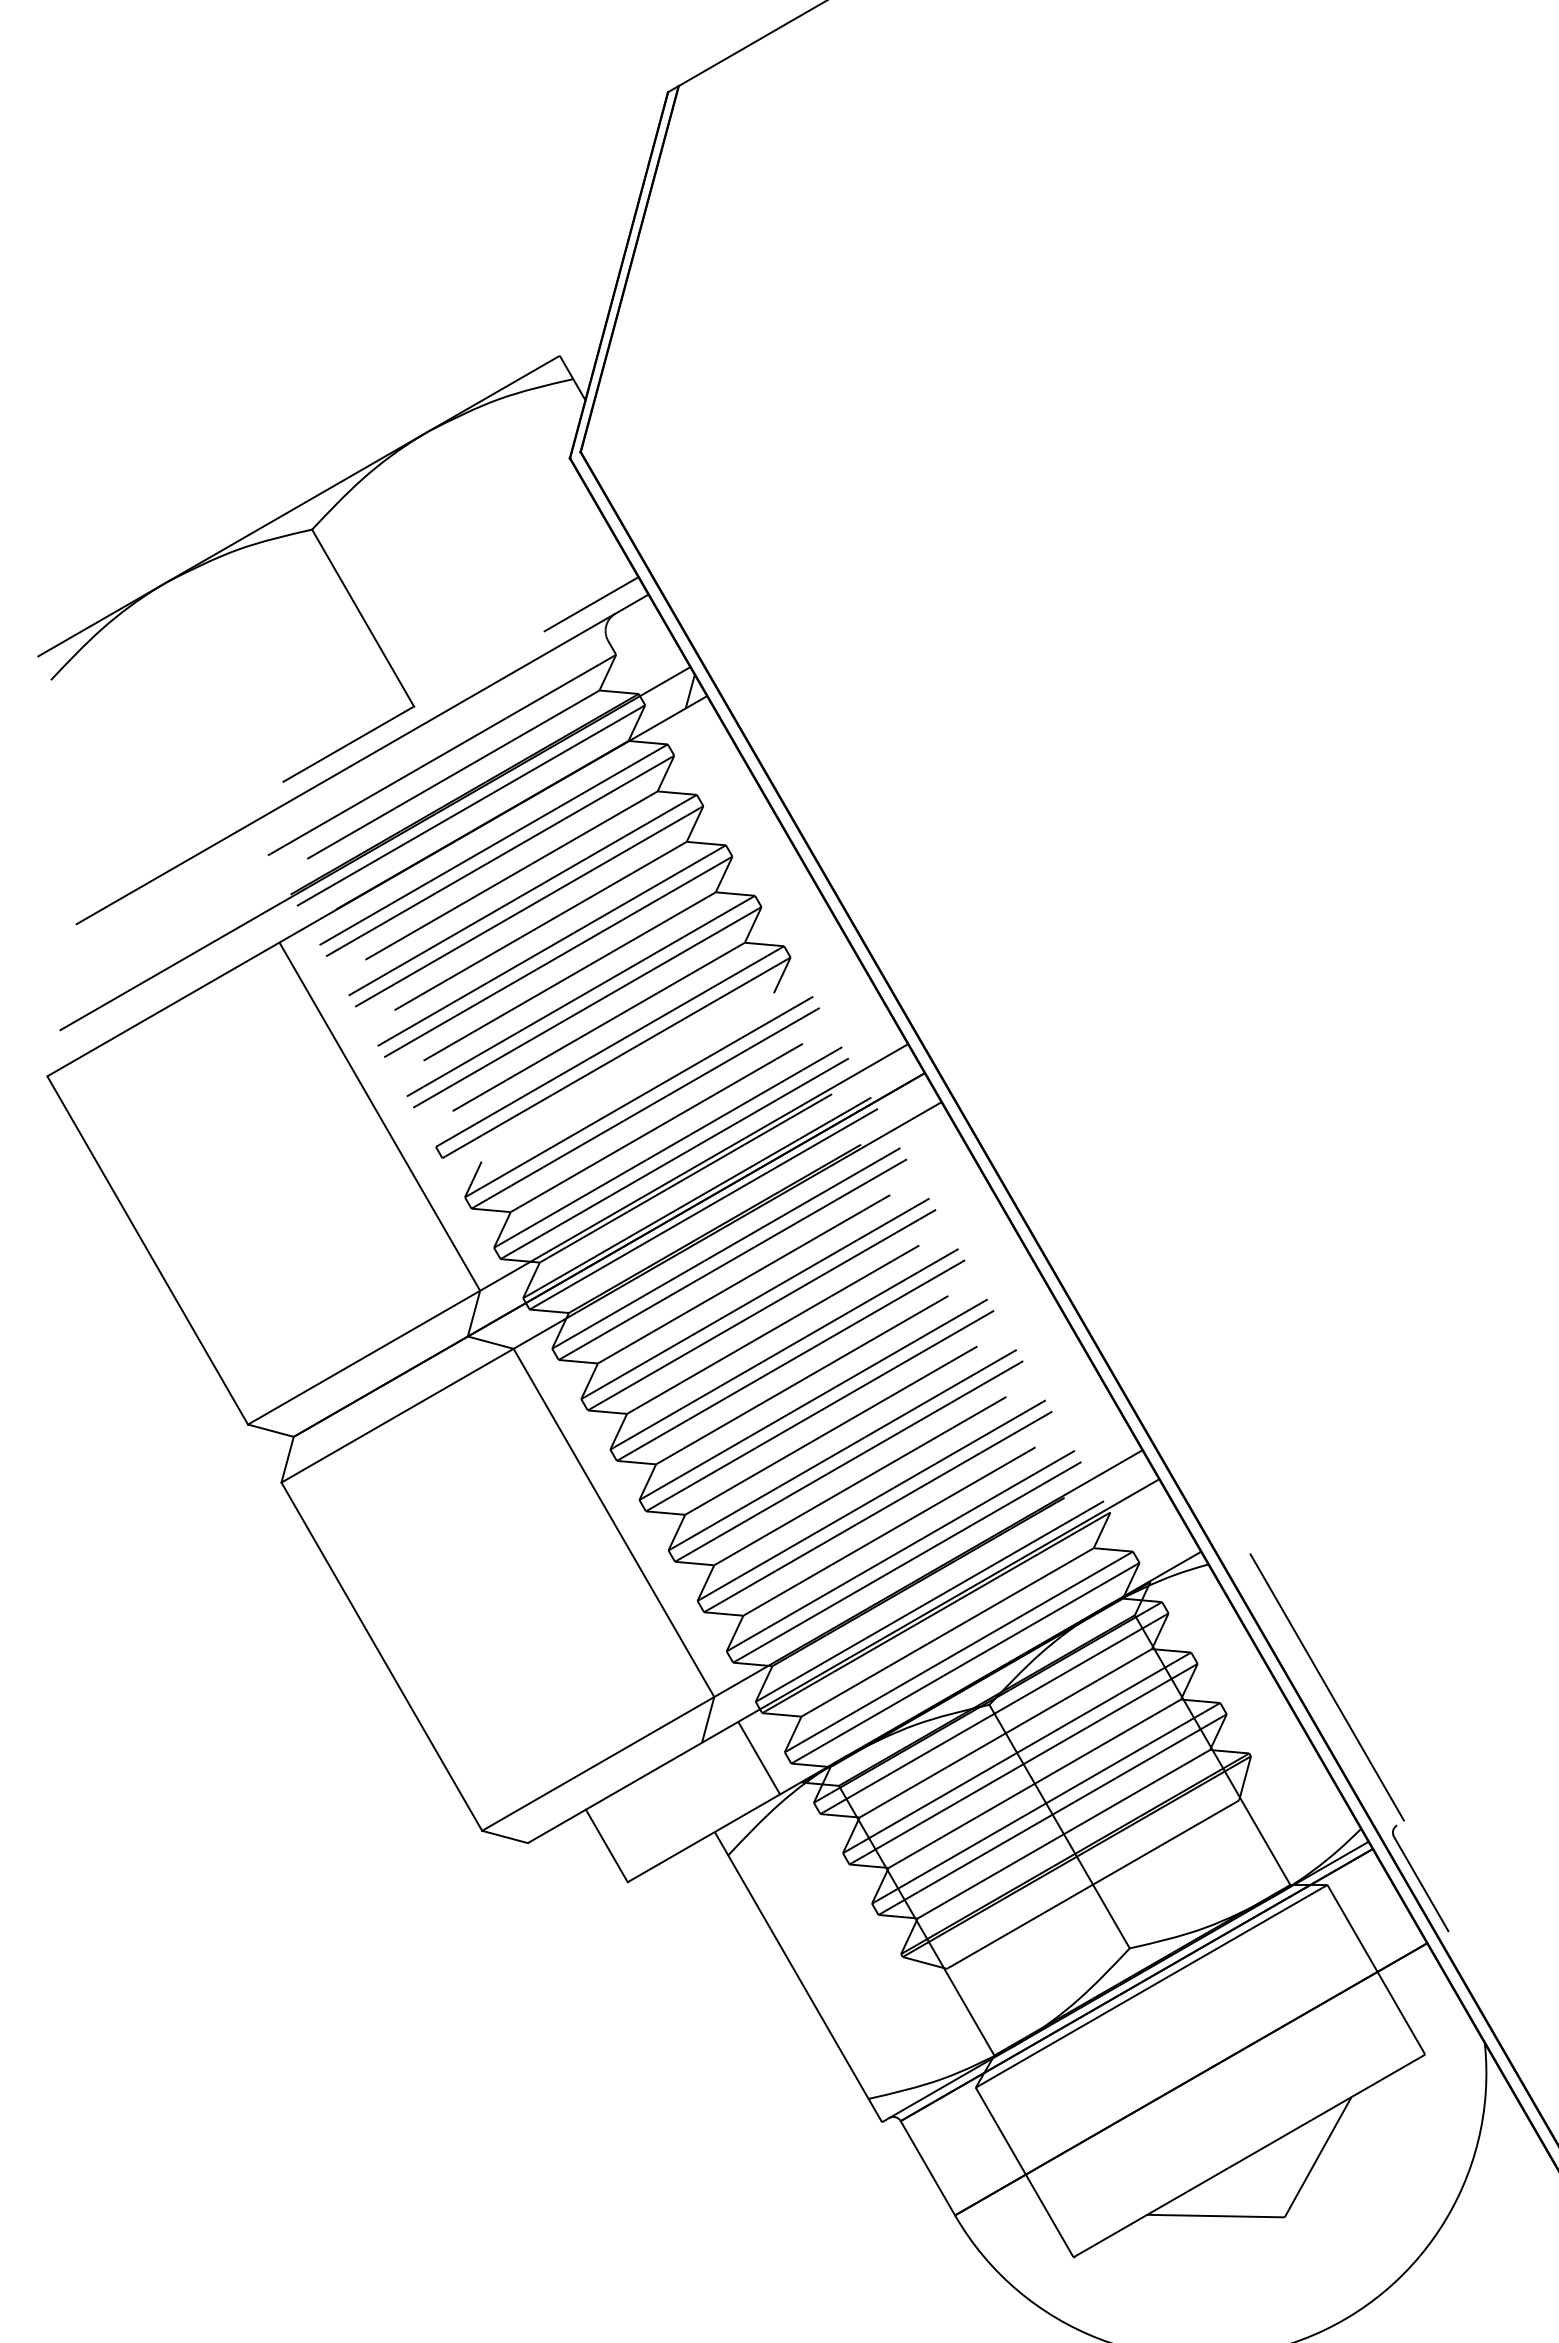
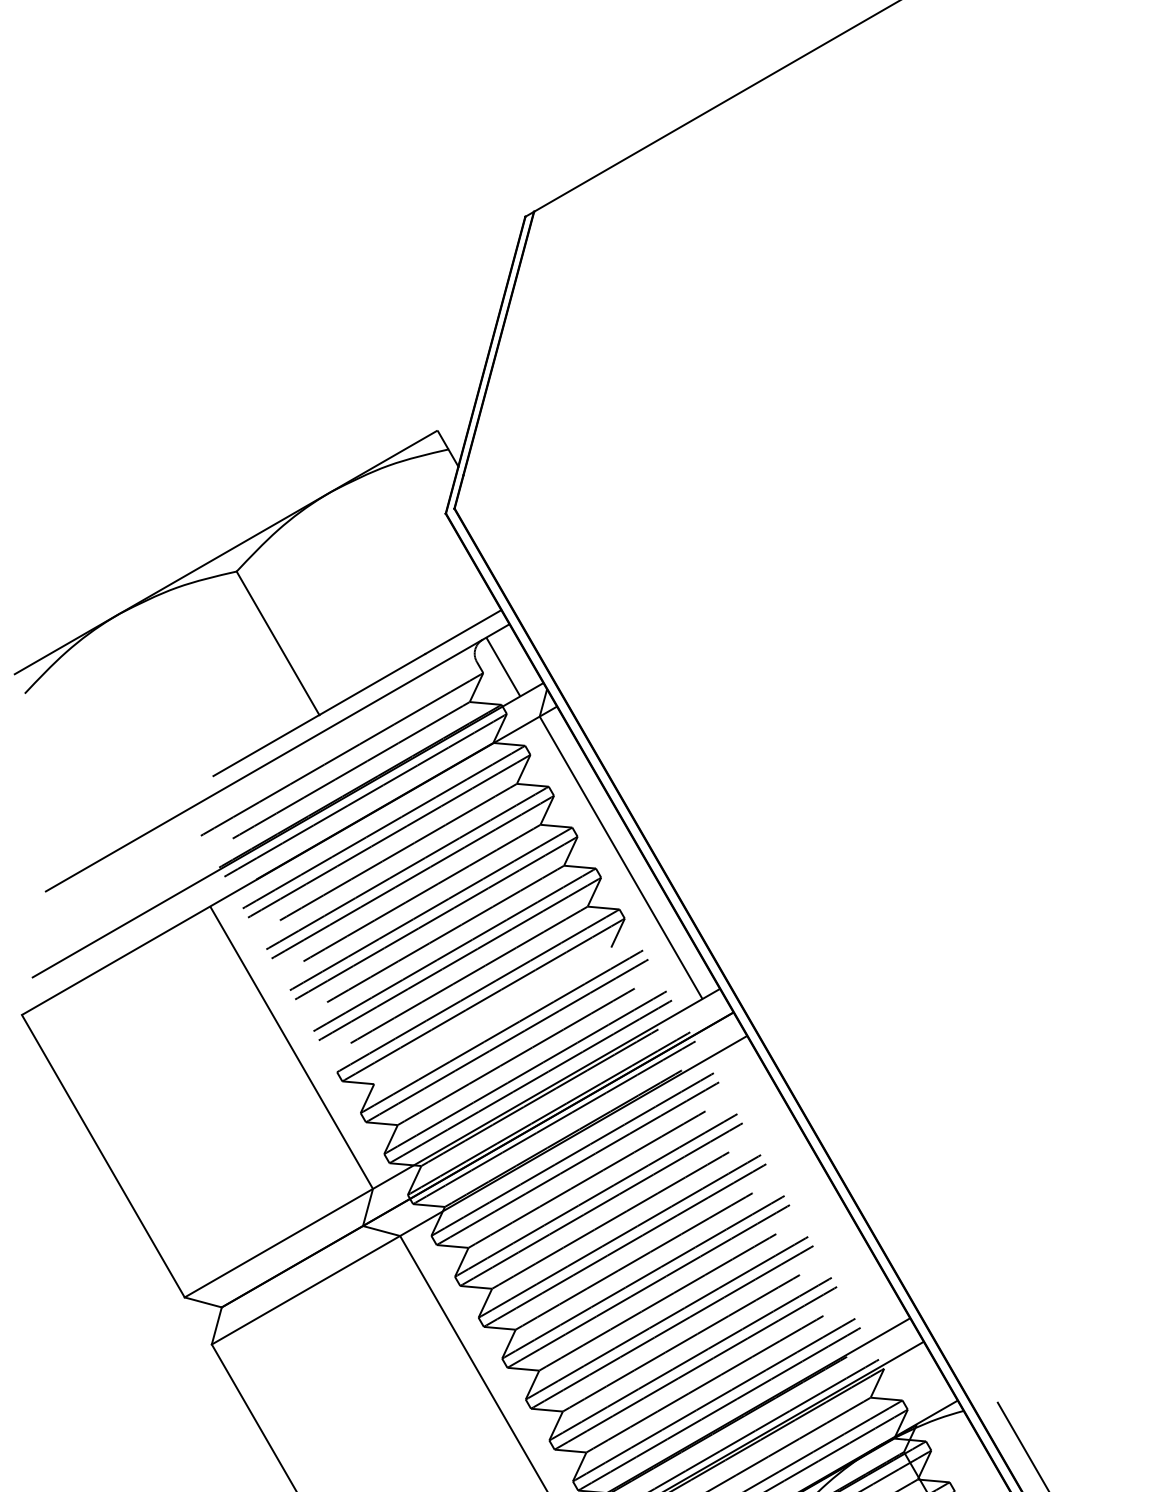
line: (640, 647) -> (503, 667), added
line: (479, 668) -> (372, 684), added
line: (785, 882) -> (620, 857), added
line: (461, 1159) -> (357, 1082), added

